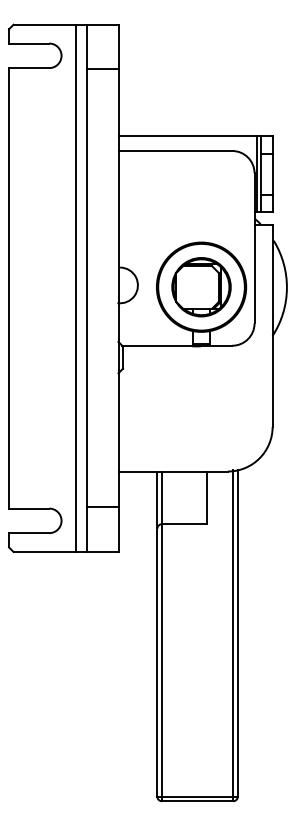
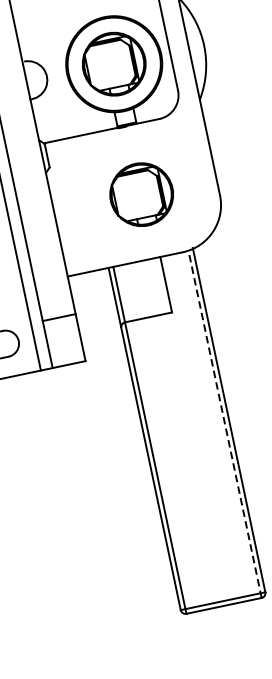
part: (201, 411) -> (141, 194), added
line: (233, 635) -> (225, 423), solid -> dashed

